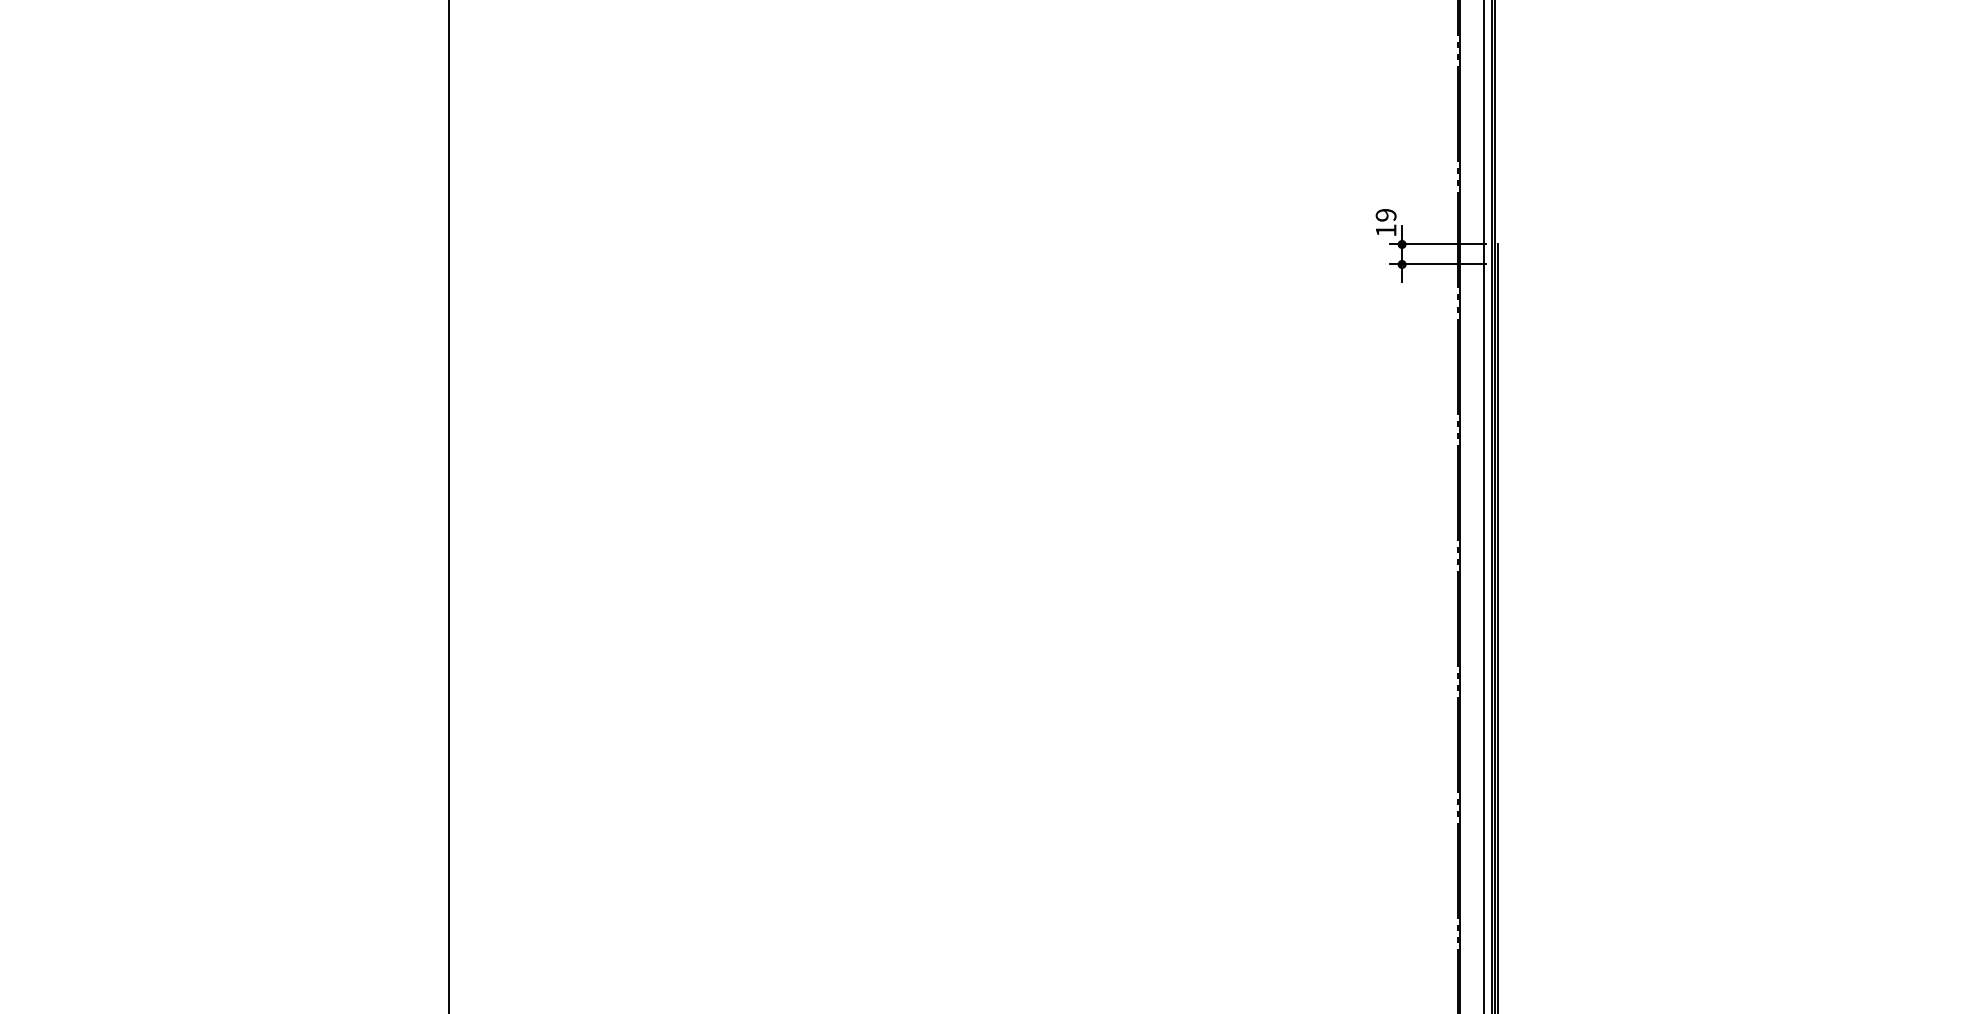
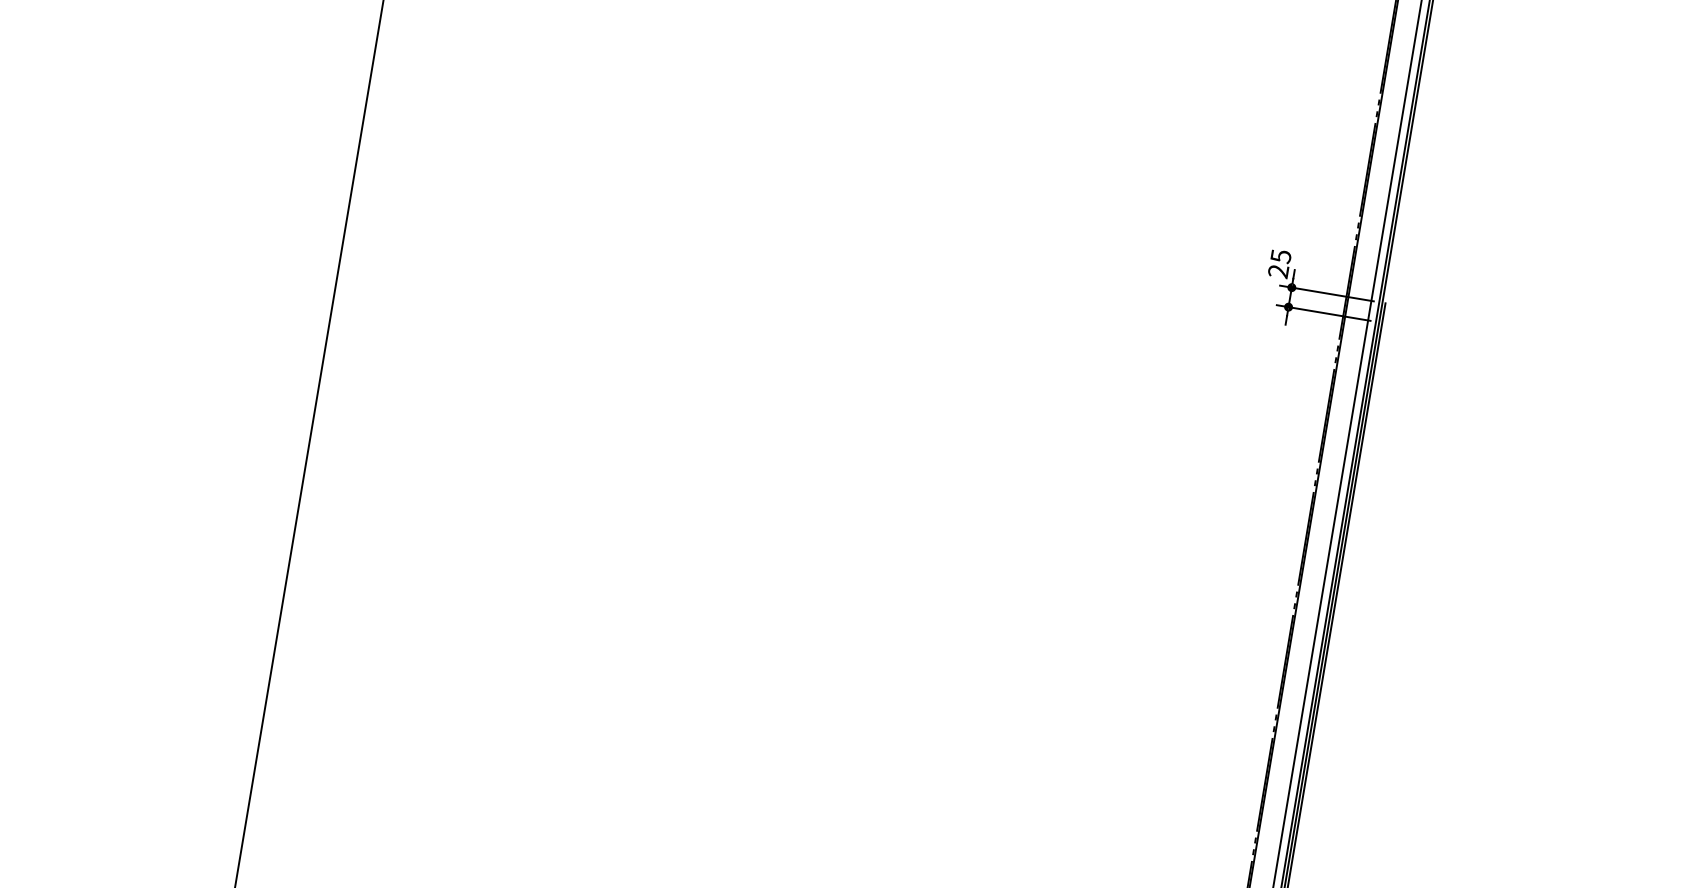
text: (1385, 222) -> (1279, 263), 19 -> 25

